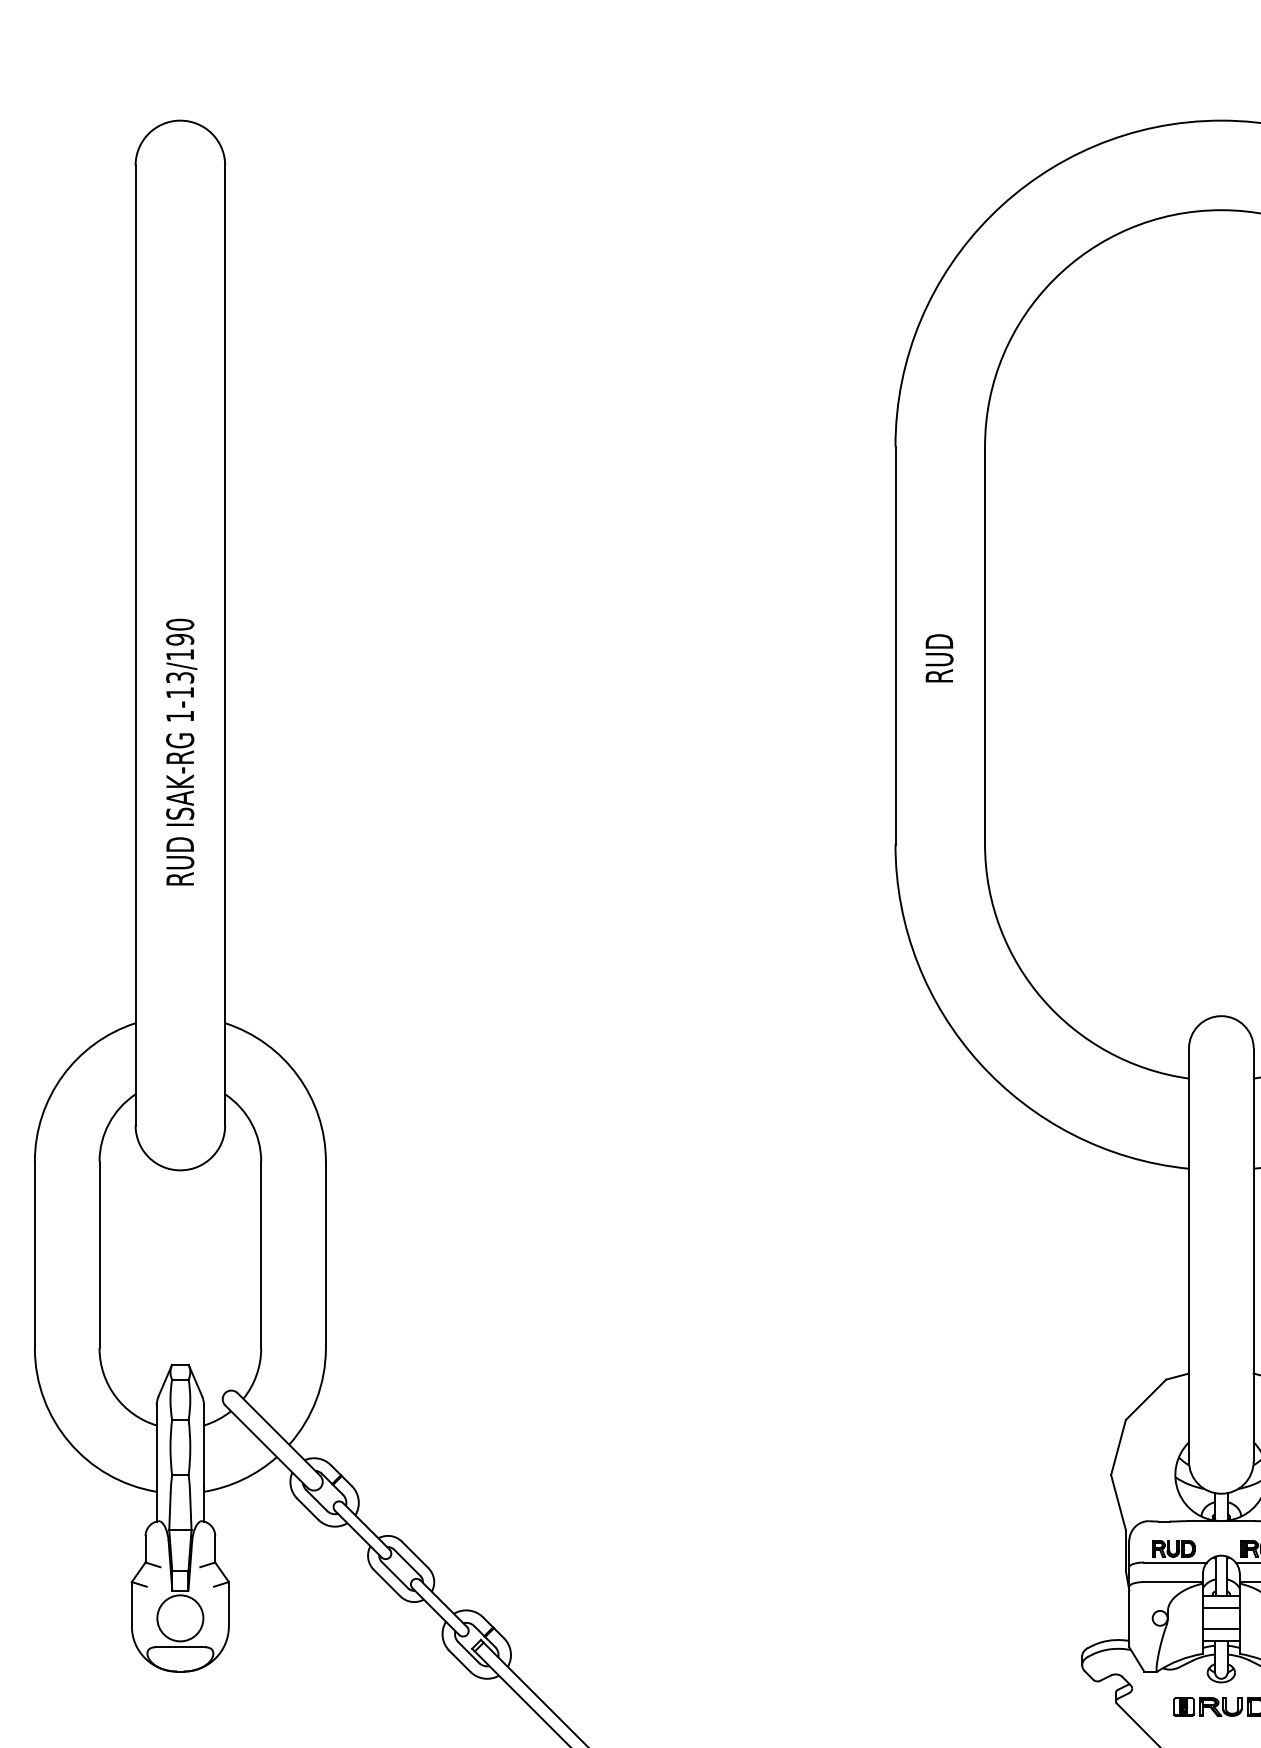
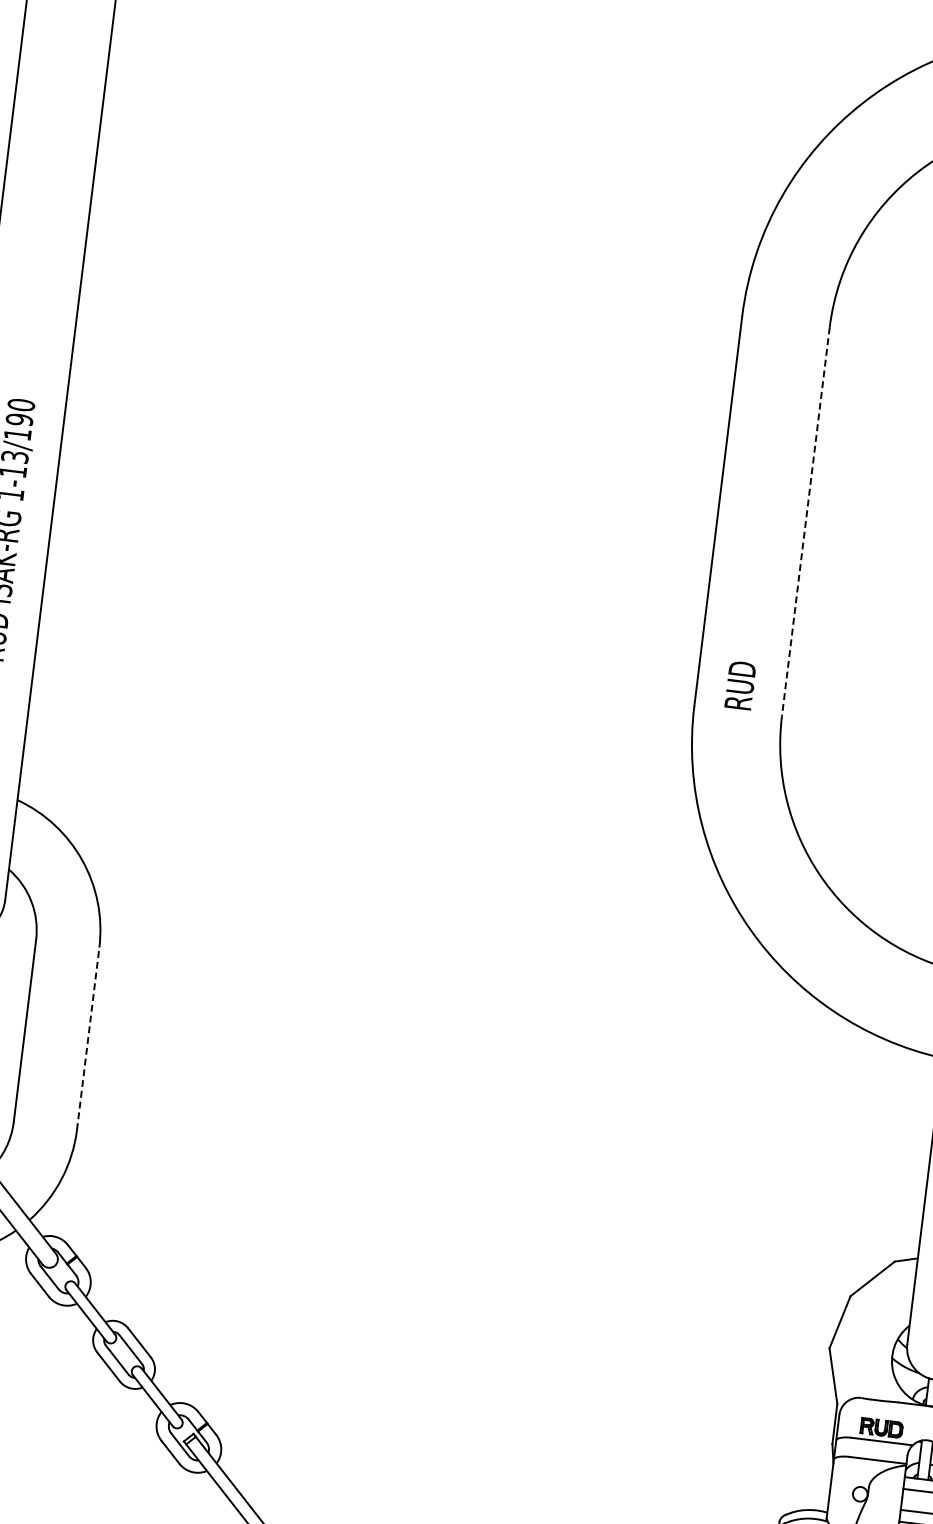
line: (985, 645) -> (806, 522), solid -> dashed
text: (939, 658) -> (740, 685), moved
line: (325, 1254) -> (87, 1038), solid -> dashed

